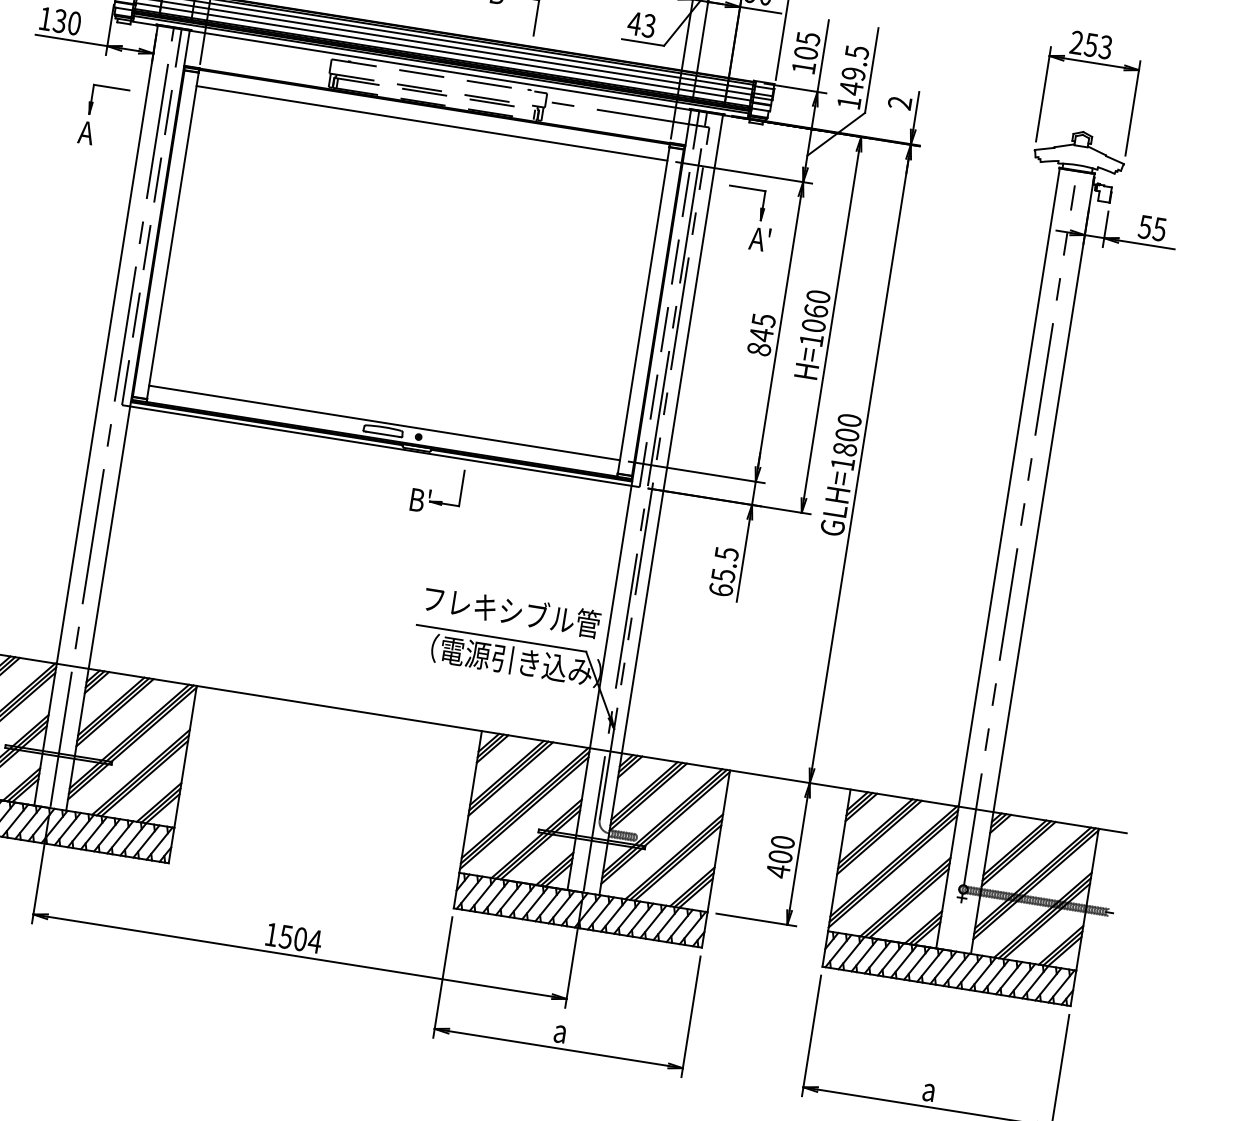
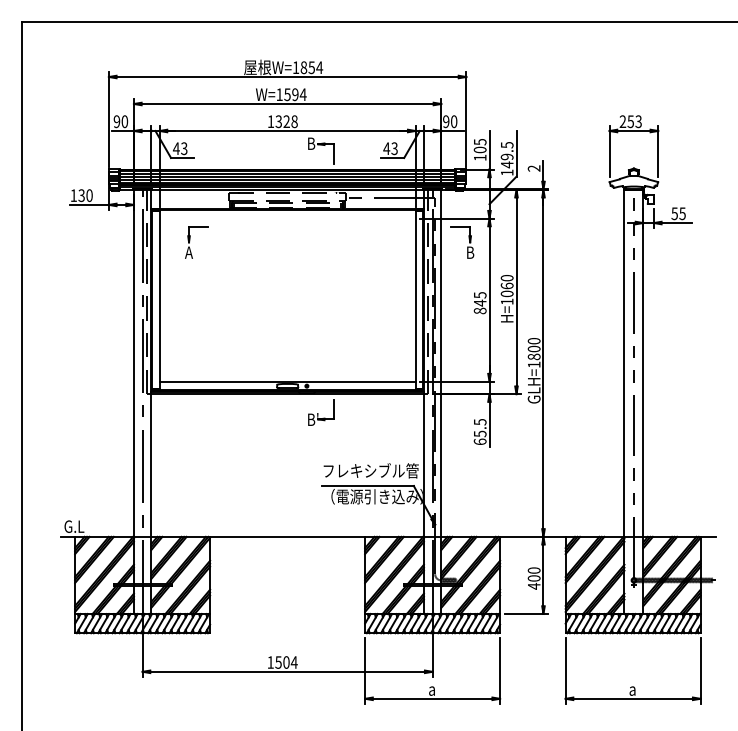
part: (92, 112) -> (190, 241), moved
line: (431, 123) -> (287, 218), removed
text: (760, 239) -> (471, 252), A' -> B

